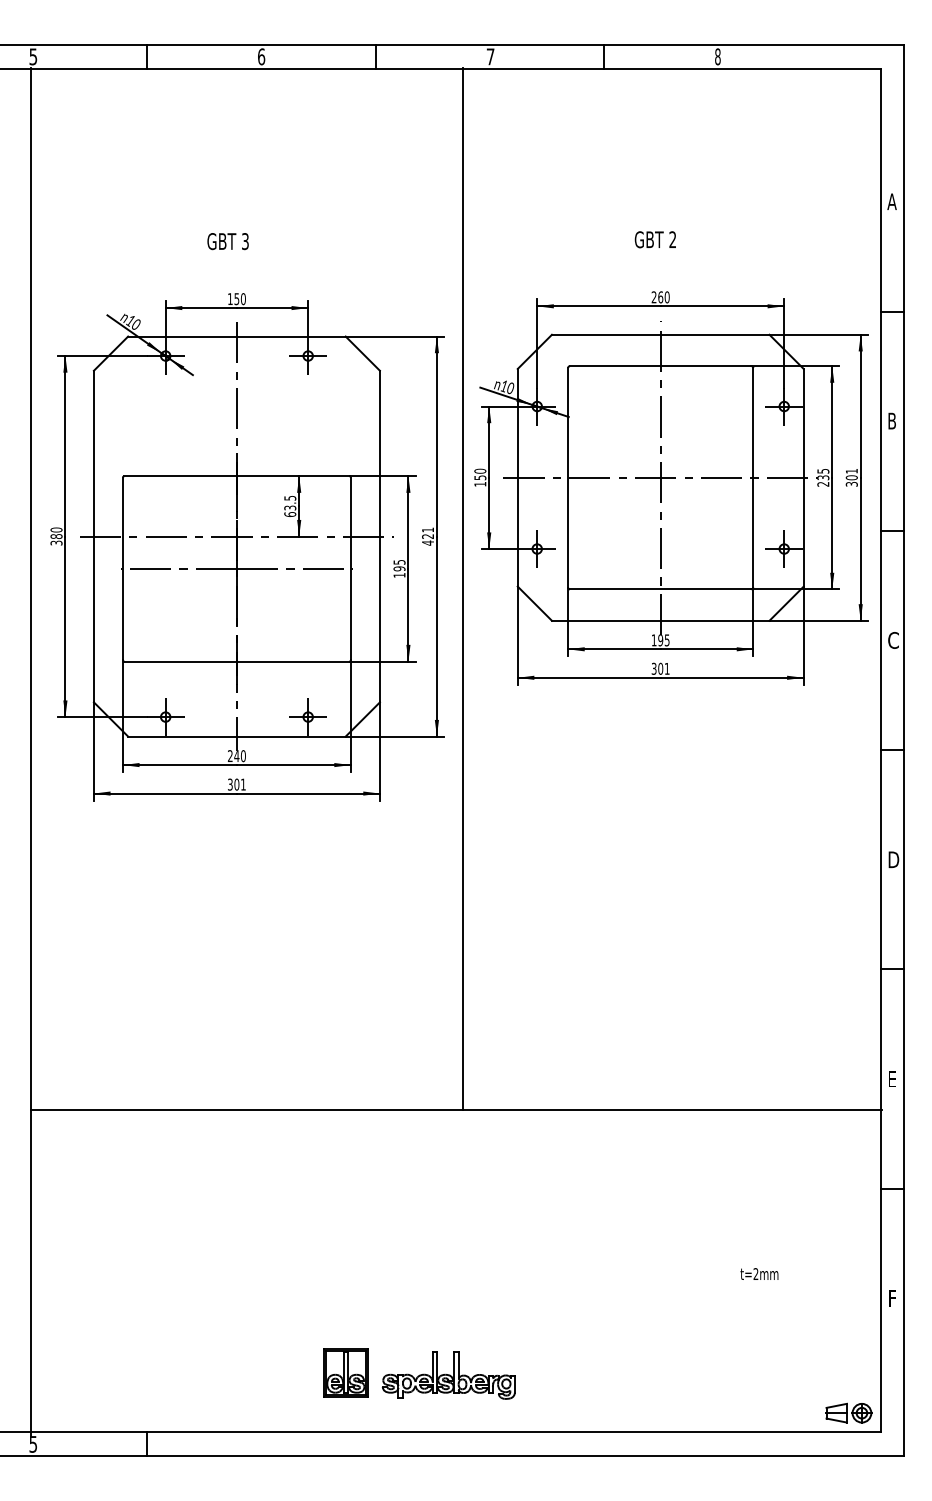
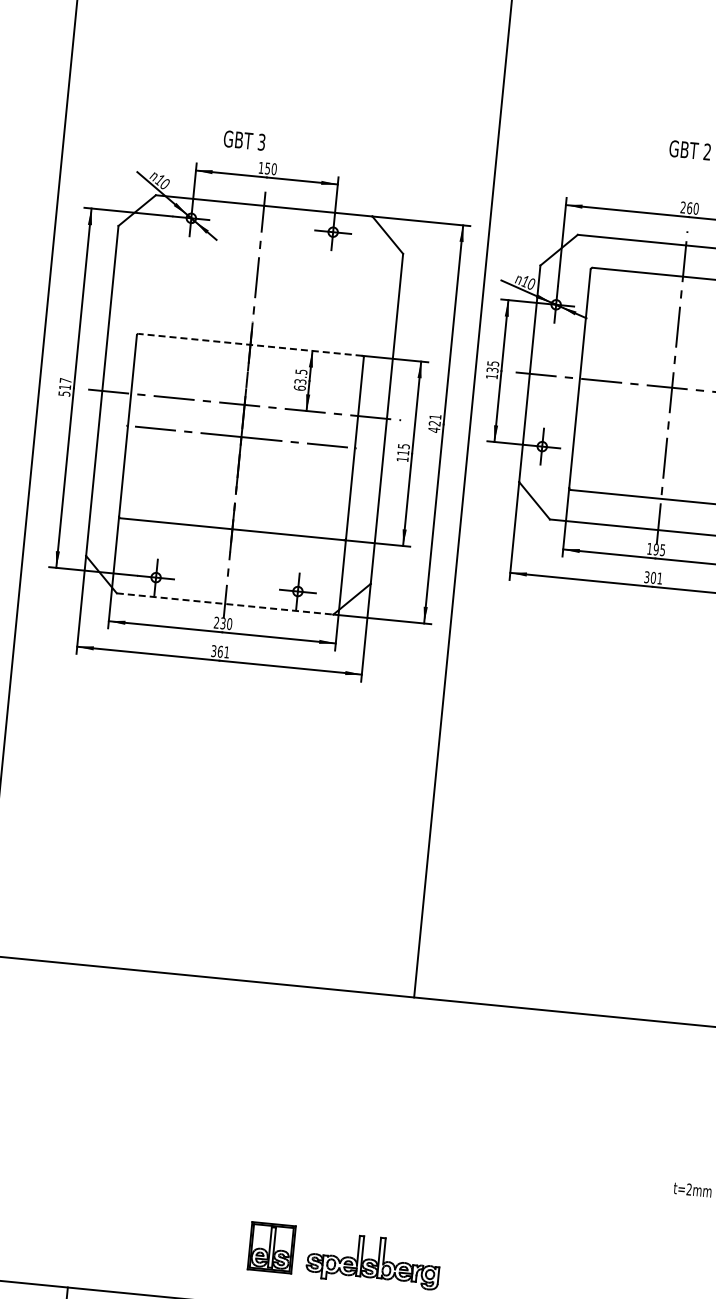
text: (227, 241) -> (243, 140), moved
text: (480, 473) -> (493, 365), 150 -> 135
line: (236, 476) -> (250, 345), solid -> dashed
text: (56, 536) -> (65, 387), 380 -> 517
text: (399, 568) -> (403, 452), 195 -> 115
line: (236, 736) -> (224, 603), solid -> dashed
text: (236, 756) -> (222, 623), 240 -> 230
text: (236, 784) -> (220, 651), 301 -> 361

